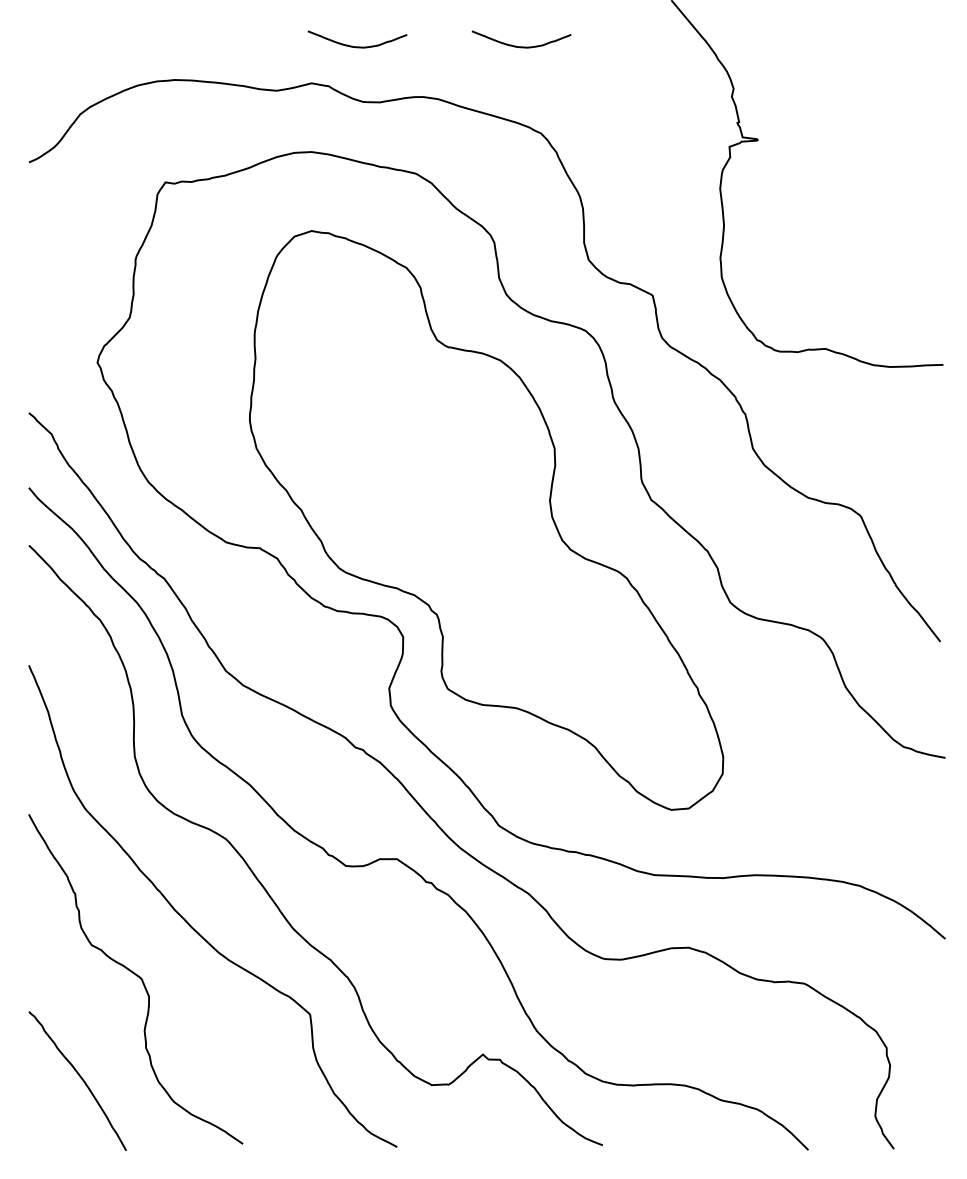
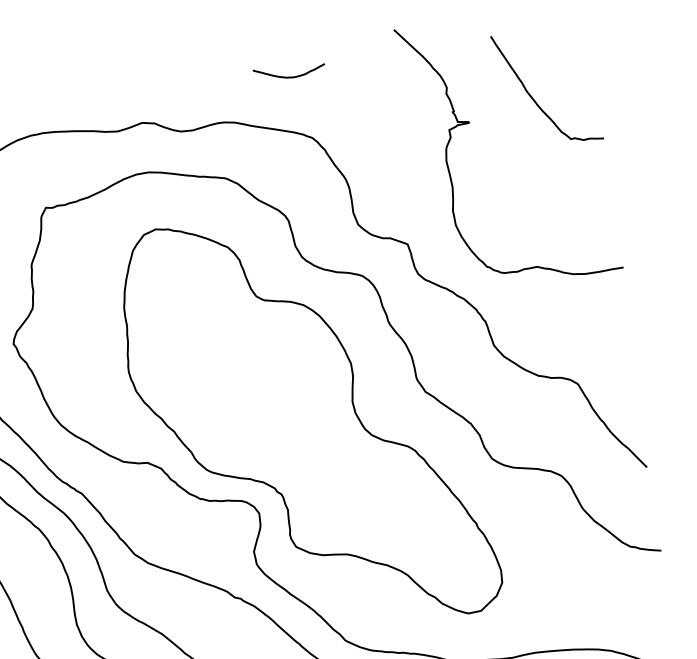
curve: (357, 46) -> (171, 92), removed
curve: (849, 117) -> (533, 97), added

